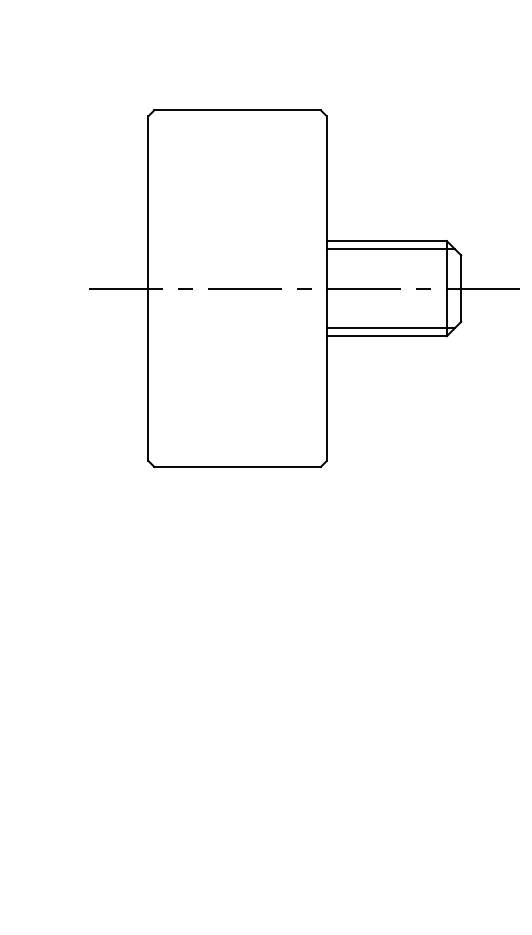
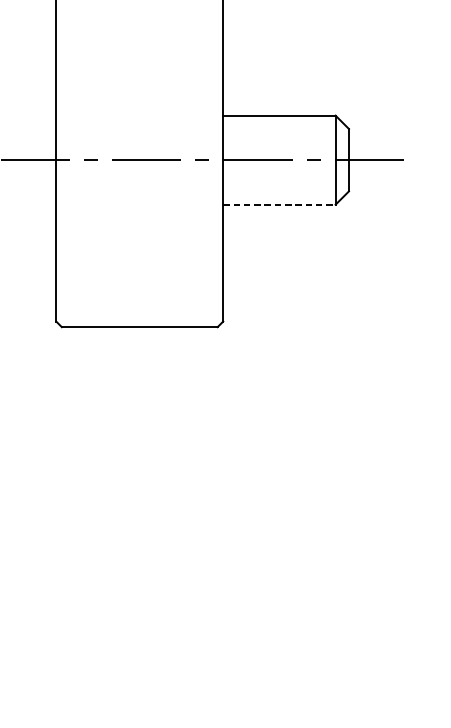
line: (390, 249) -> (282, 123), removed
line: (390, 328) -> (282, 197), removed
line: (387, 336) -> (280, 205), solid -> dashed

